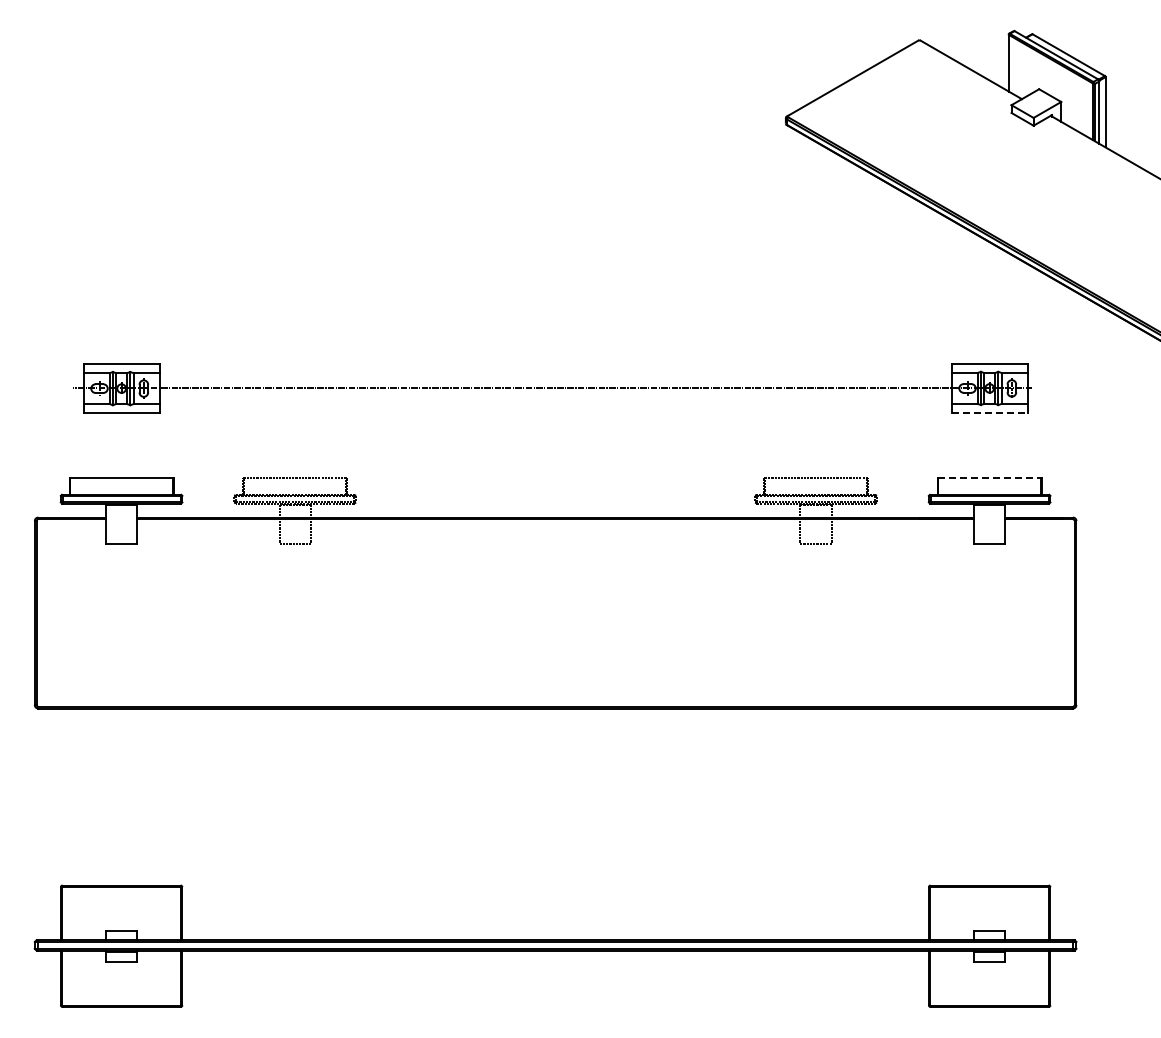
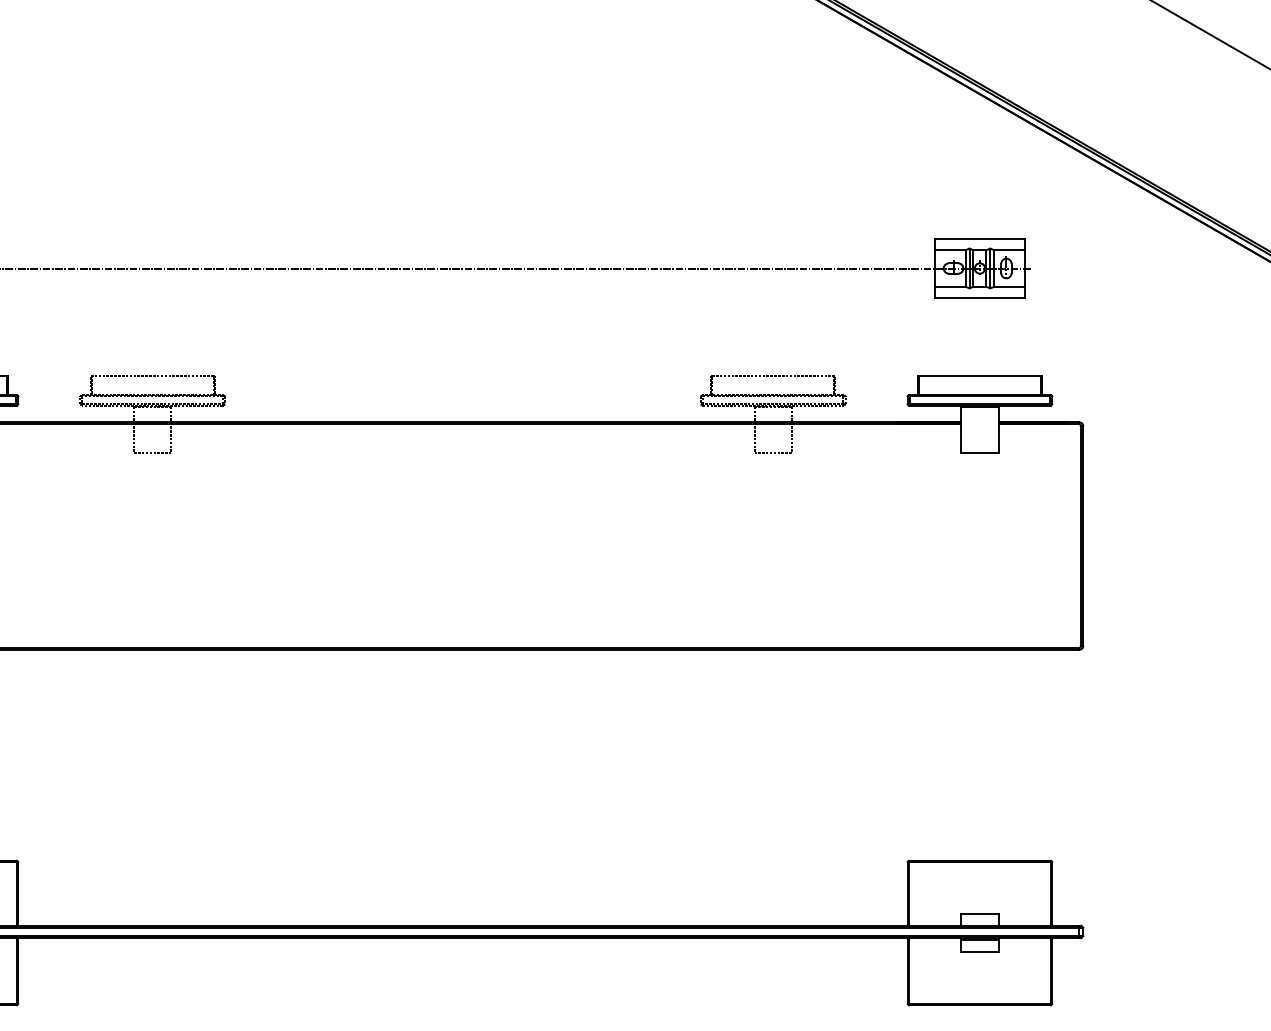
line: (990, 412) -> (980, 297), dashed -> solid
line: (990, 478) -> (980, 375), dashed -> solid

